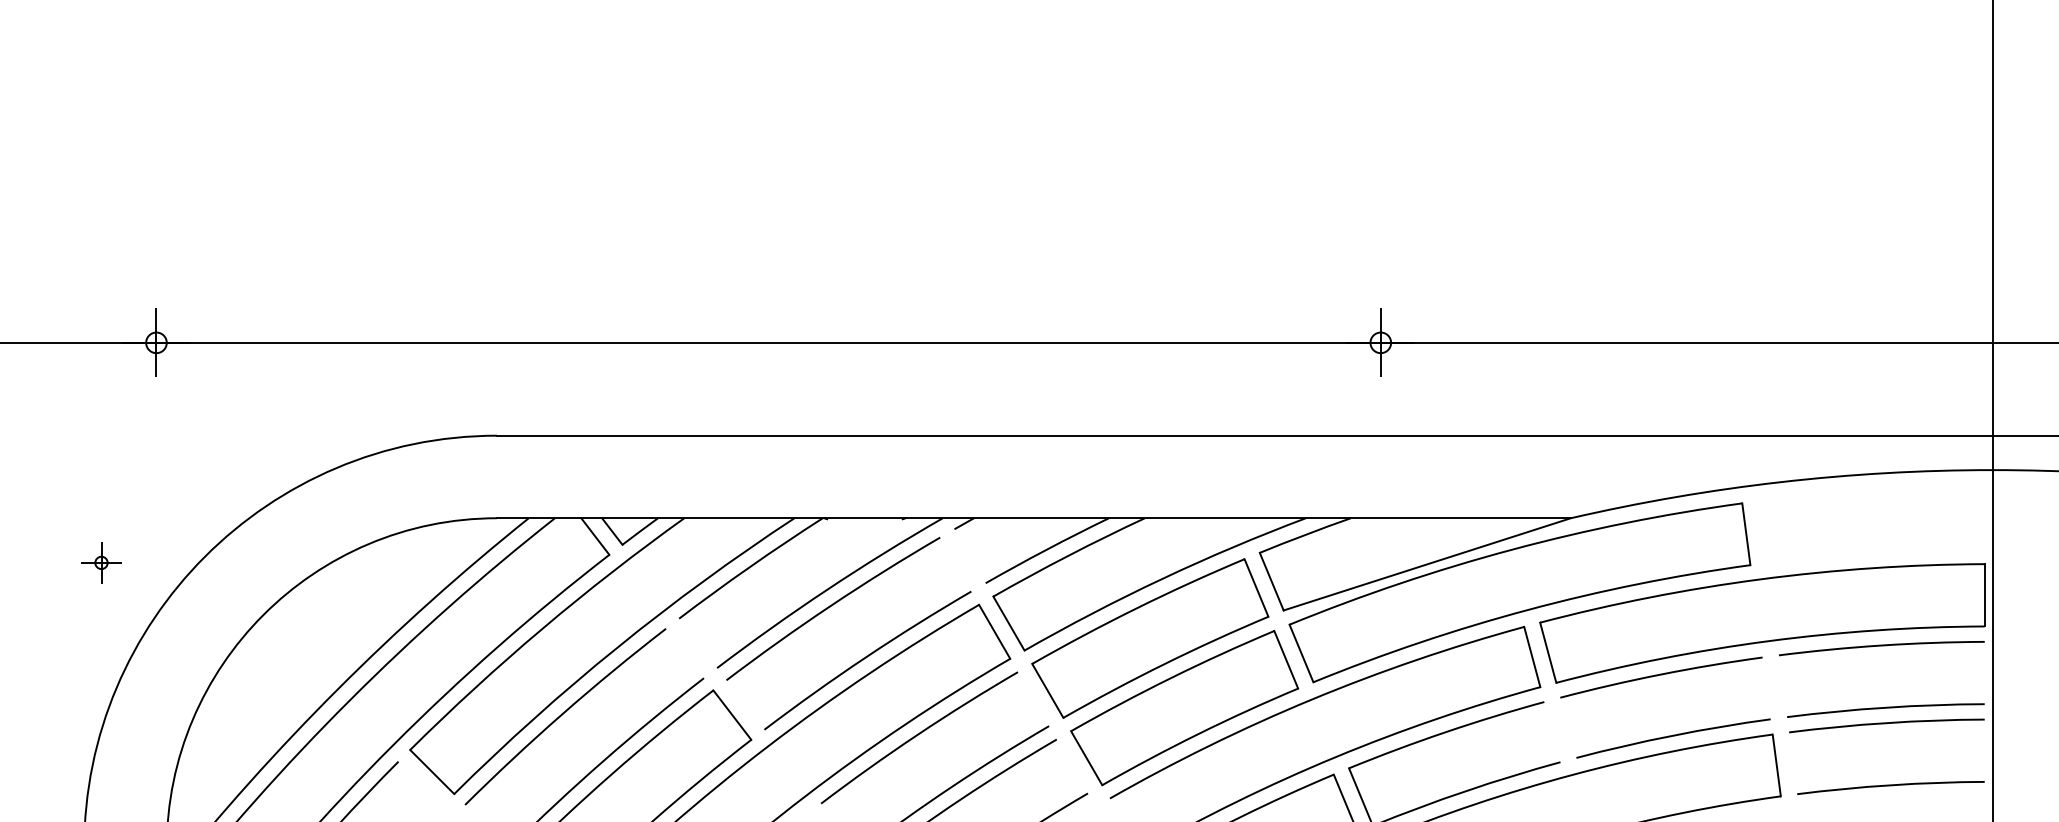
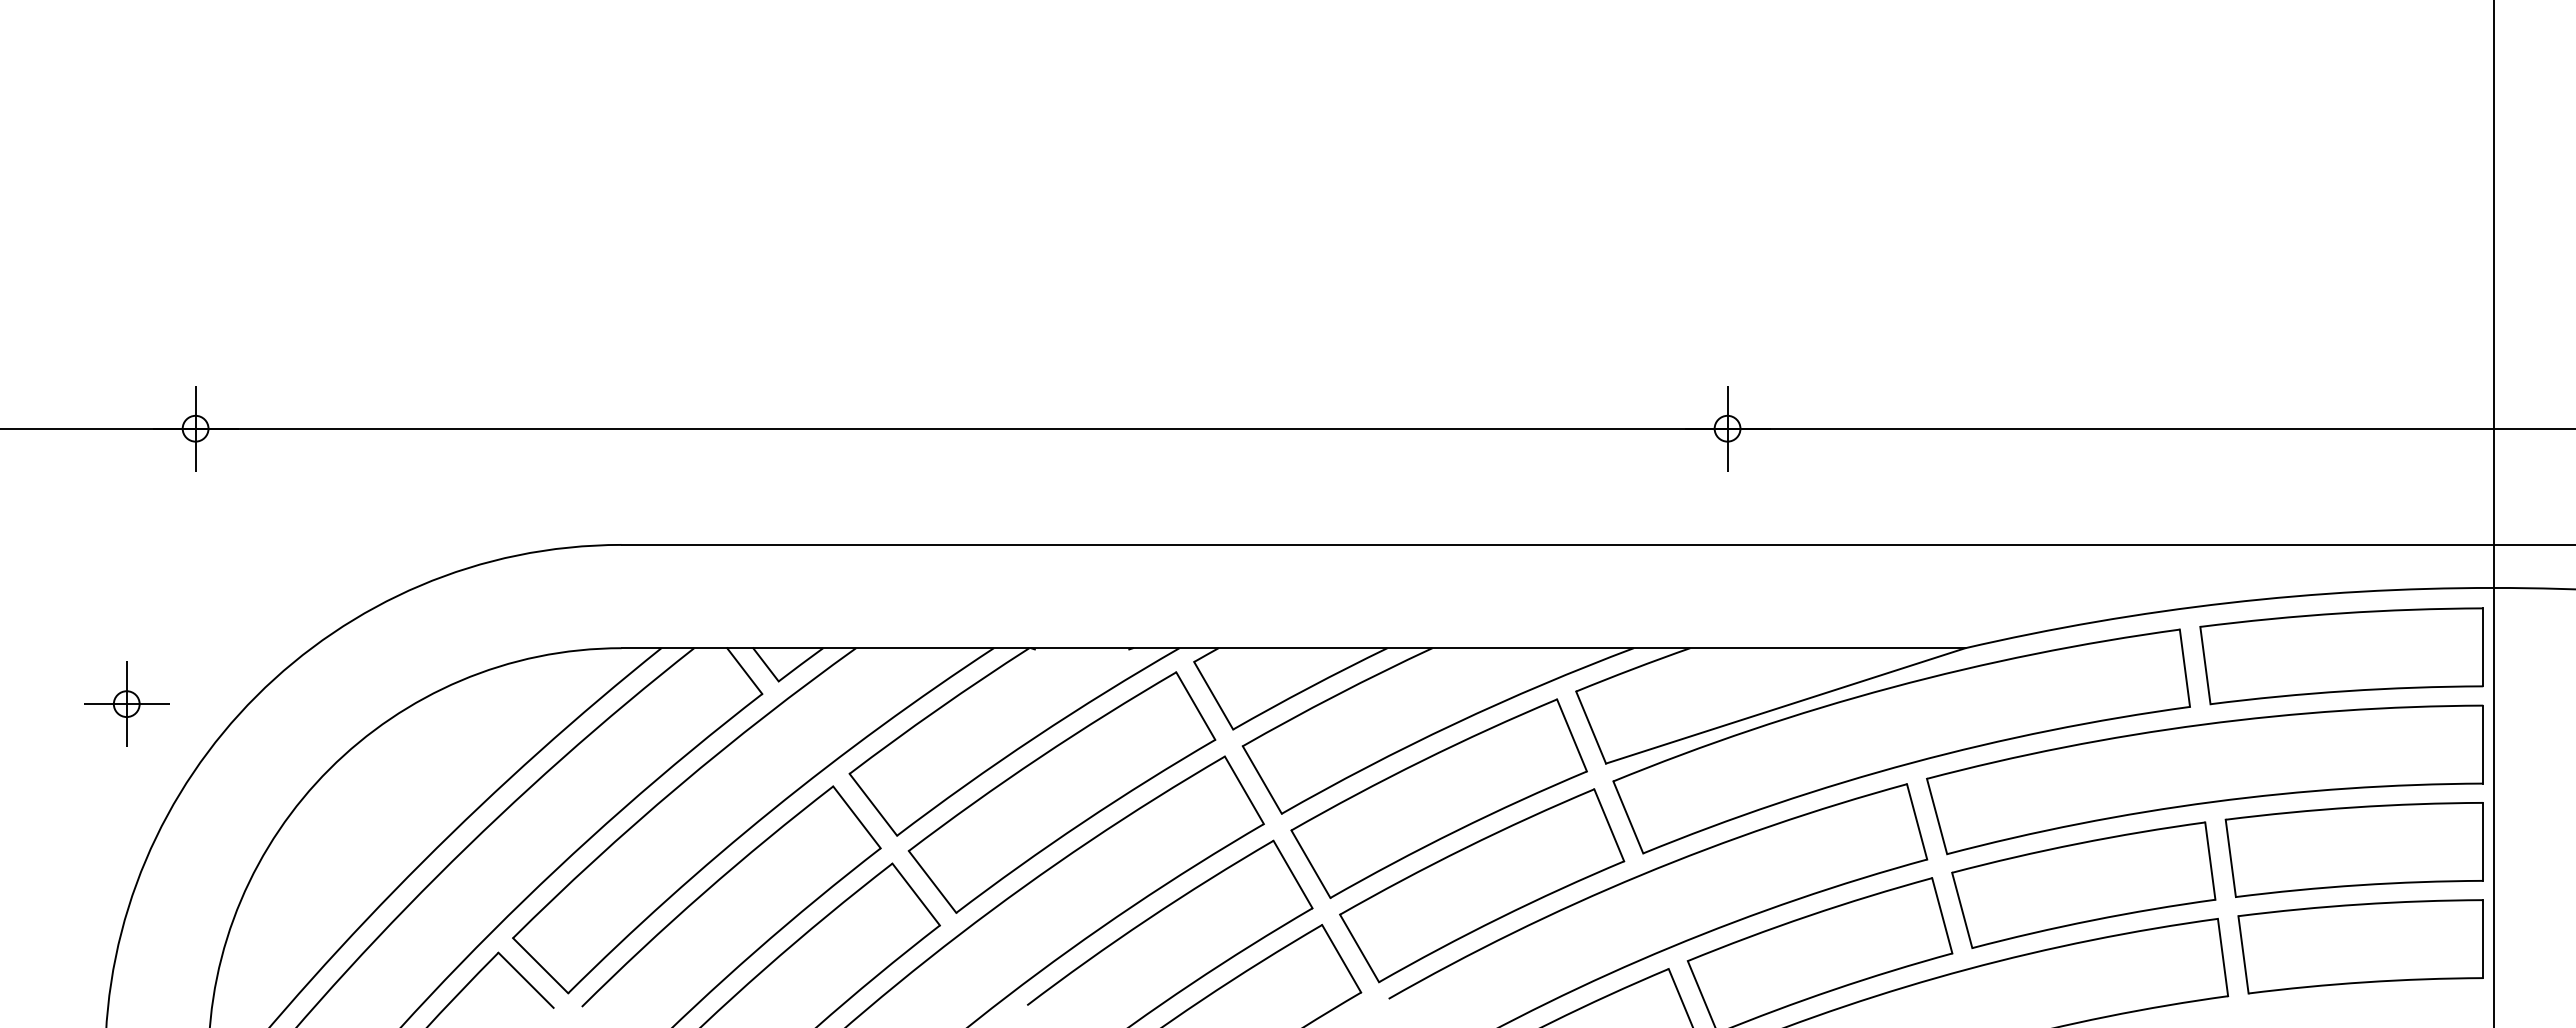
part: (1871, 524) -> (2341, 656), added
line: (969, 556) -> (1213, 695), added
part: (101, 562) -> (126, 703), size x1.67
line: (955, 564) -> (1195, 705), added
line: (698, 643) -> (873, 804), added
line: (684, 653) -> (856, 817), added
line: (1984, 672) -> (2483, 841), added
line: (1782, 686) -> (2230, 858), added
line: (1766, 687) -> (2210, 860), added
line: (1033, 699) -> (1292, 874), added
line: (745, 704) -> (932, 881), added
line: (1568, 727) -> (1962, 910), added
line: (1552, 731) -> (1942, 915), added
line: (1984, 751) -> (2483, 939), added
line: (1793, 763) -> (2243, 954), added
line: (1072, 766) -> (1341, 958), added
line: (420, 783) -> (525, 979), added

